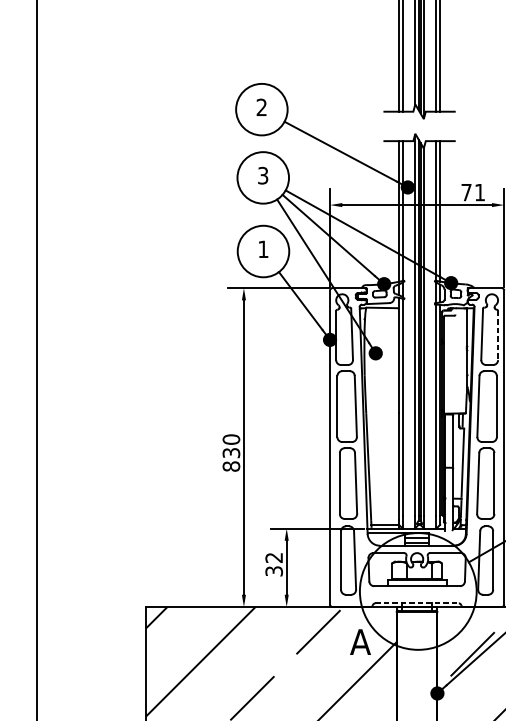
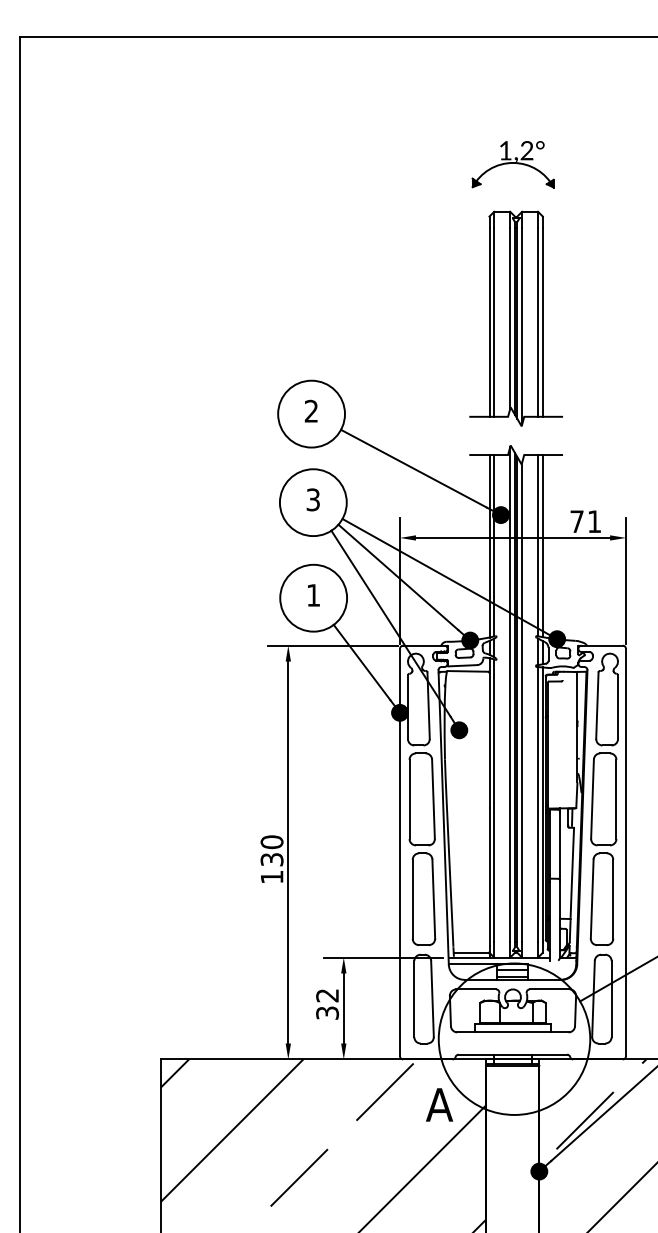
line: (498, 335) -> (618, 707), dashed -> solid
text: (230, 466) -> (271, 876), 830 -> 130
line: (417, 603) -> (513, 1054), dashed -> solid

